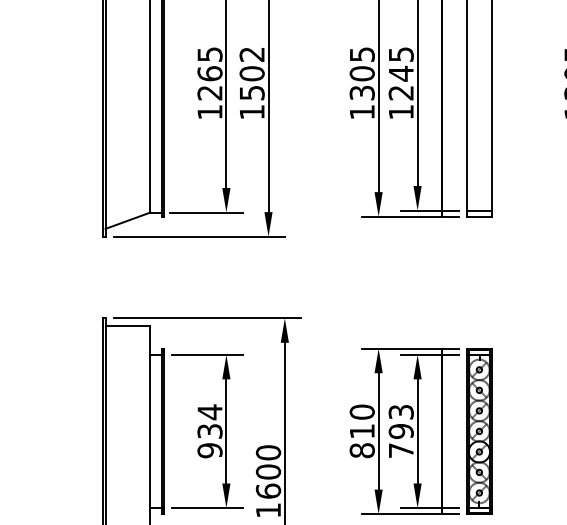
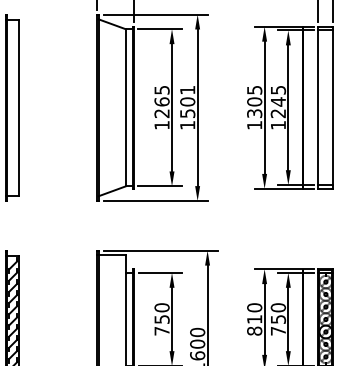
text: (251, 54) -> (187, 90), 1502 -> 1501
text: (399, 421) -> (277, 313), 793 -> 750
text: (209, 431) -> (161, 319), 934 -> 750

